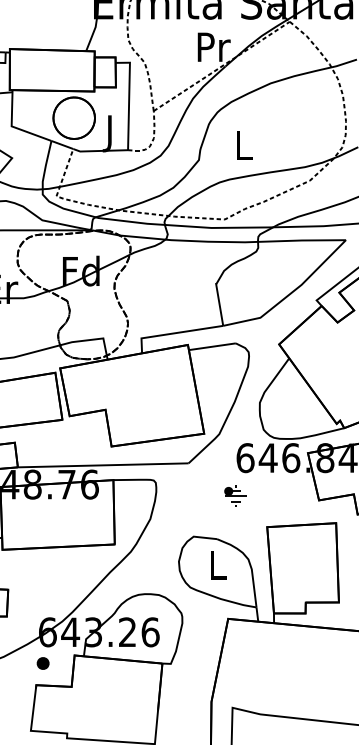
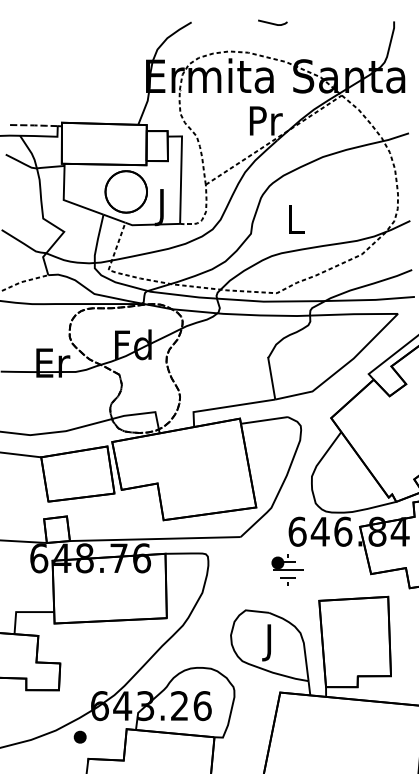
part: (235, 495) -> (287, 569), size x1.43
text: (218, 568) -> (270, 642), L -> J
part: (42, 662) -> (79, 736), moved

